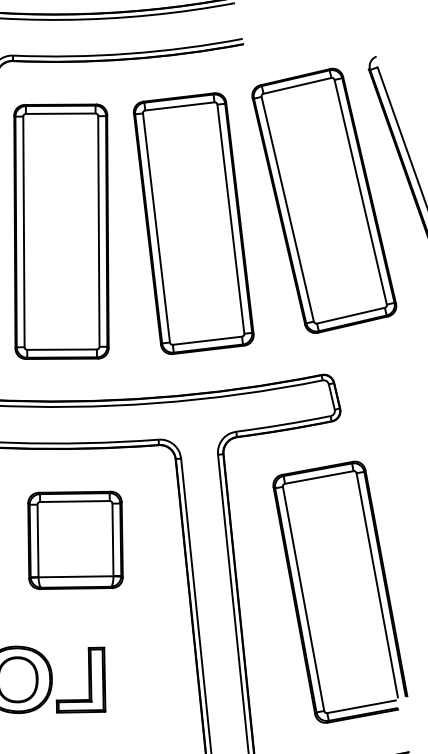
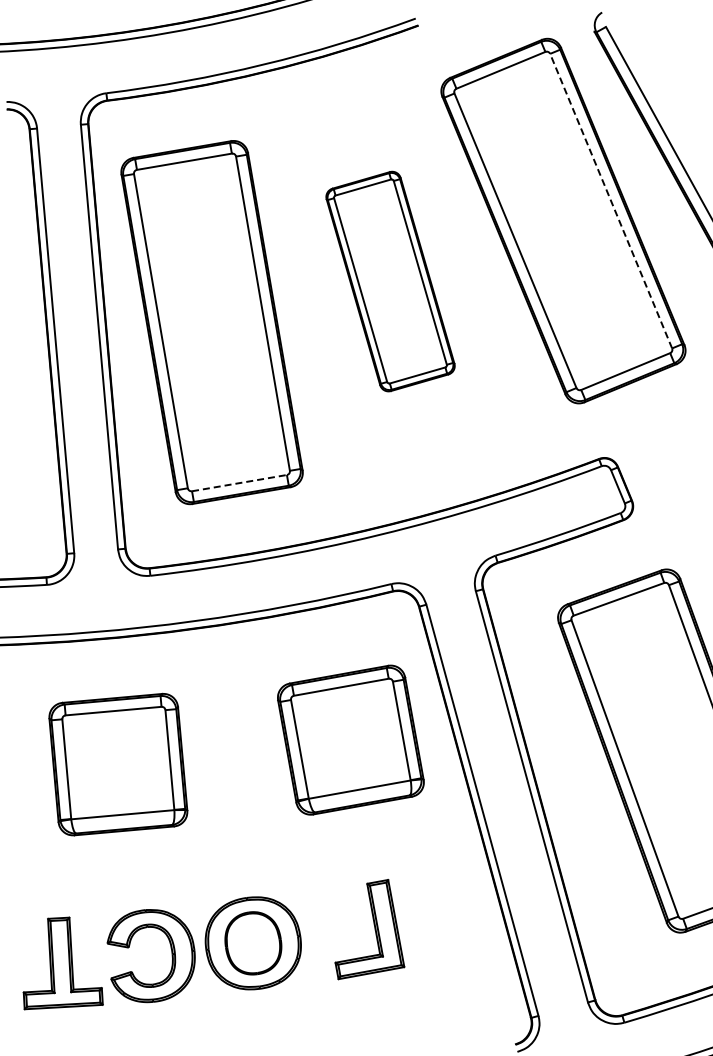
line: (360, 191) -> (610, 200), solid -> dashed
part: (193, 223) -> (390, 281), size x0.6
line: (62, 349) -> (239, 483), solid -> dashed
part: (75, 539) -> (350, 739), moved
part: (85, 680) -> (369, 929), moved

